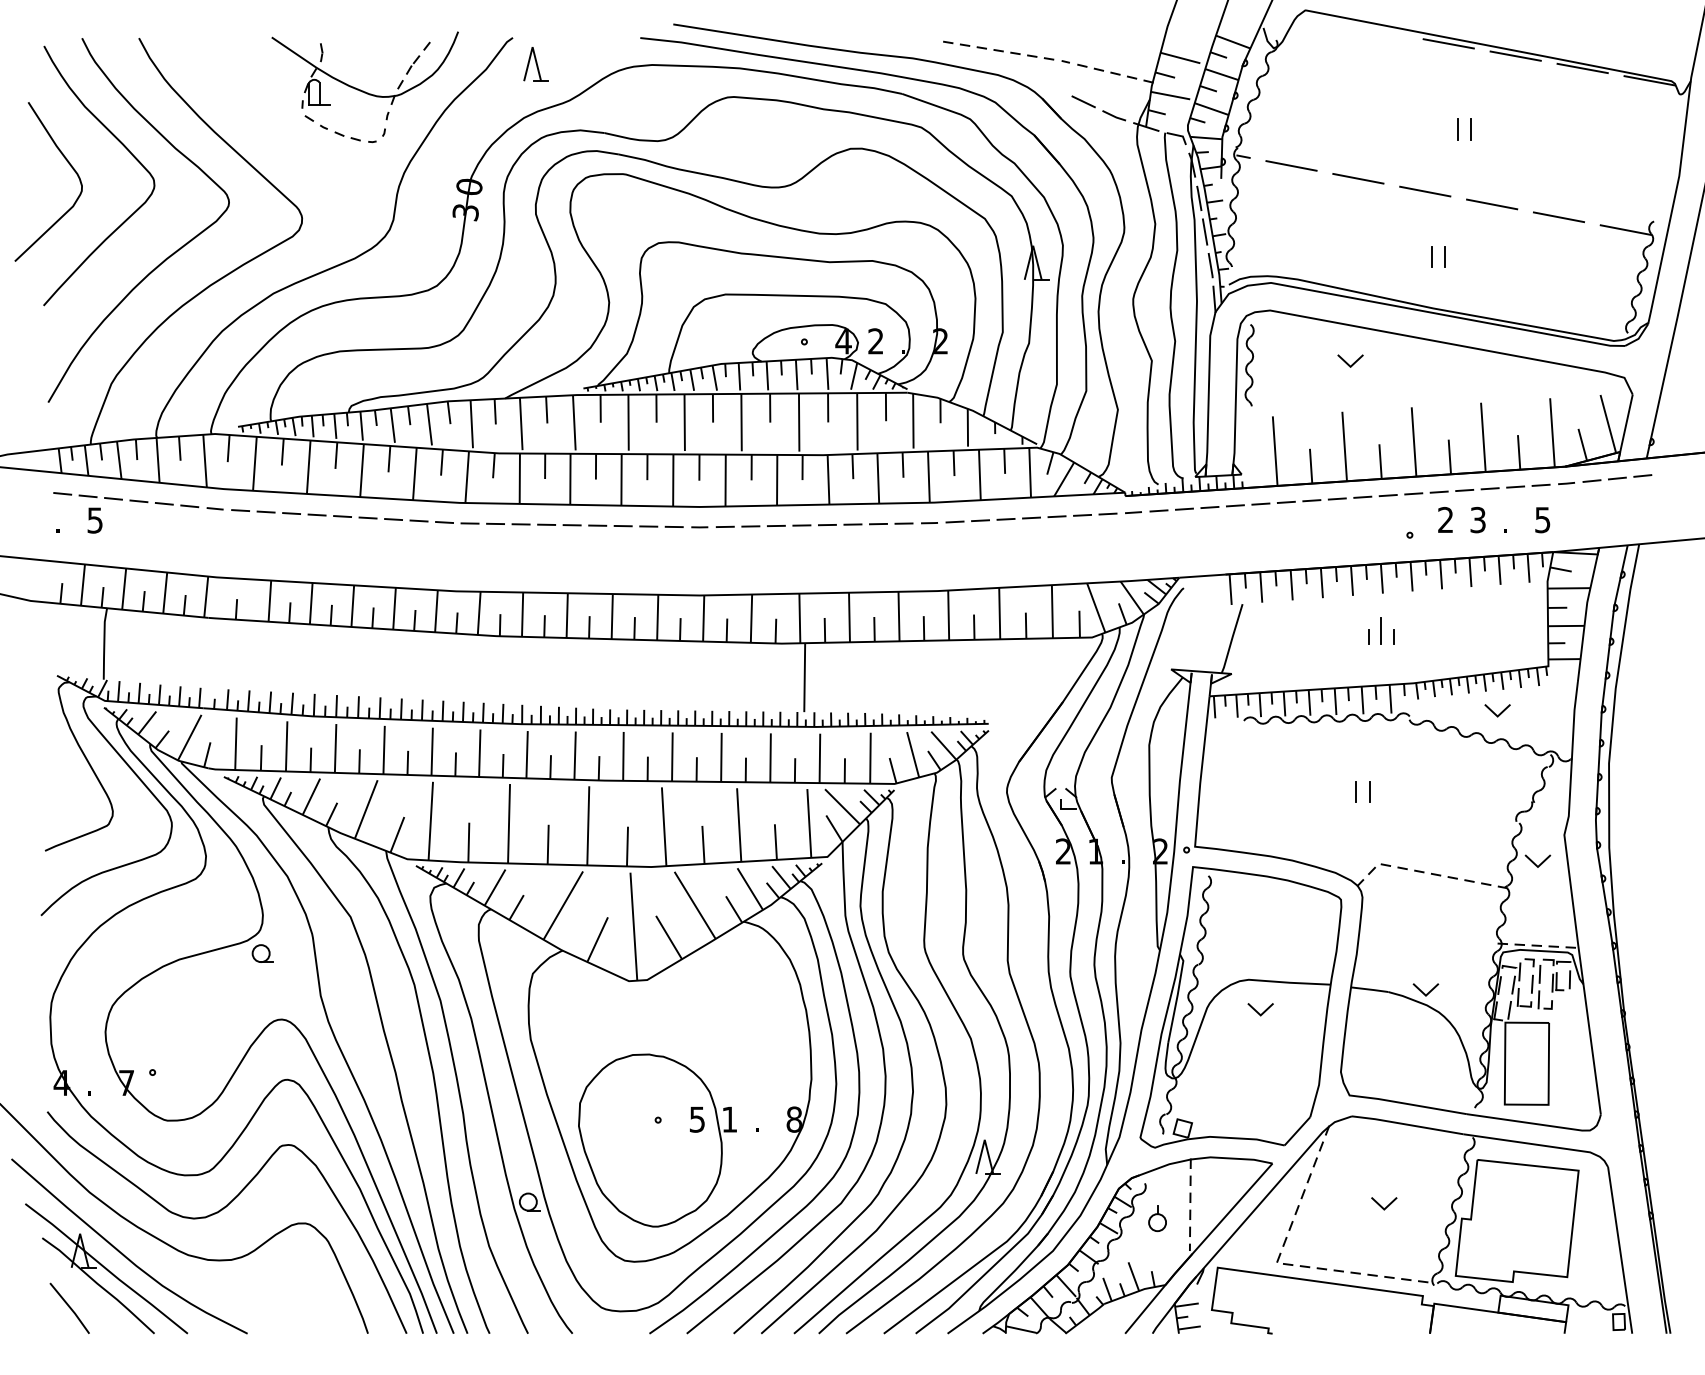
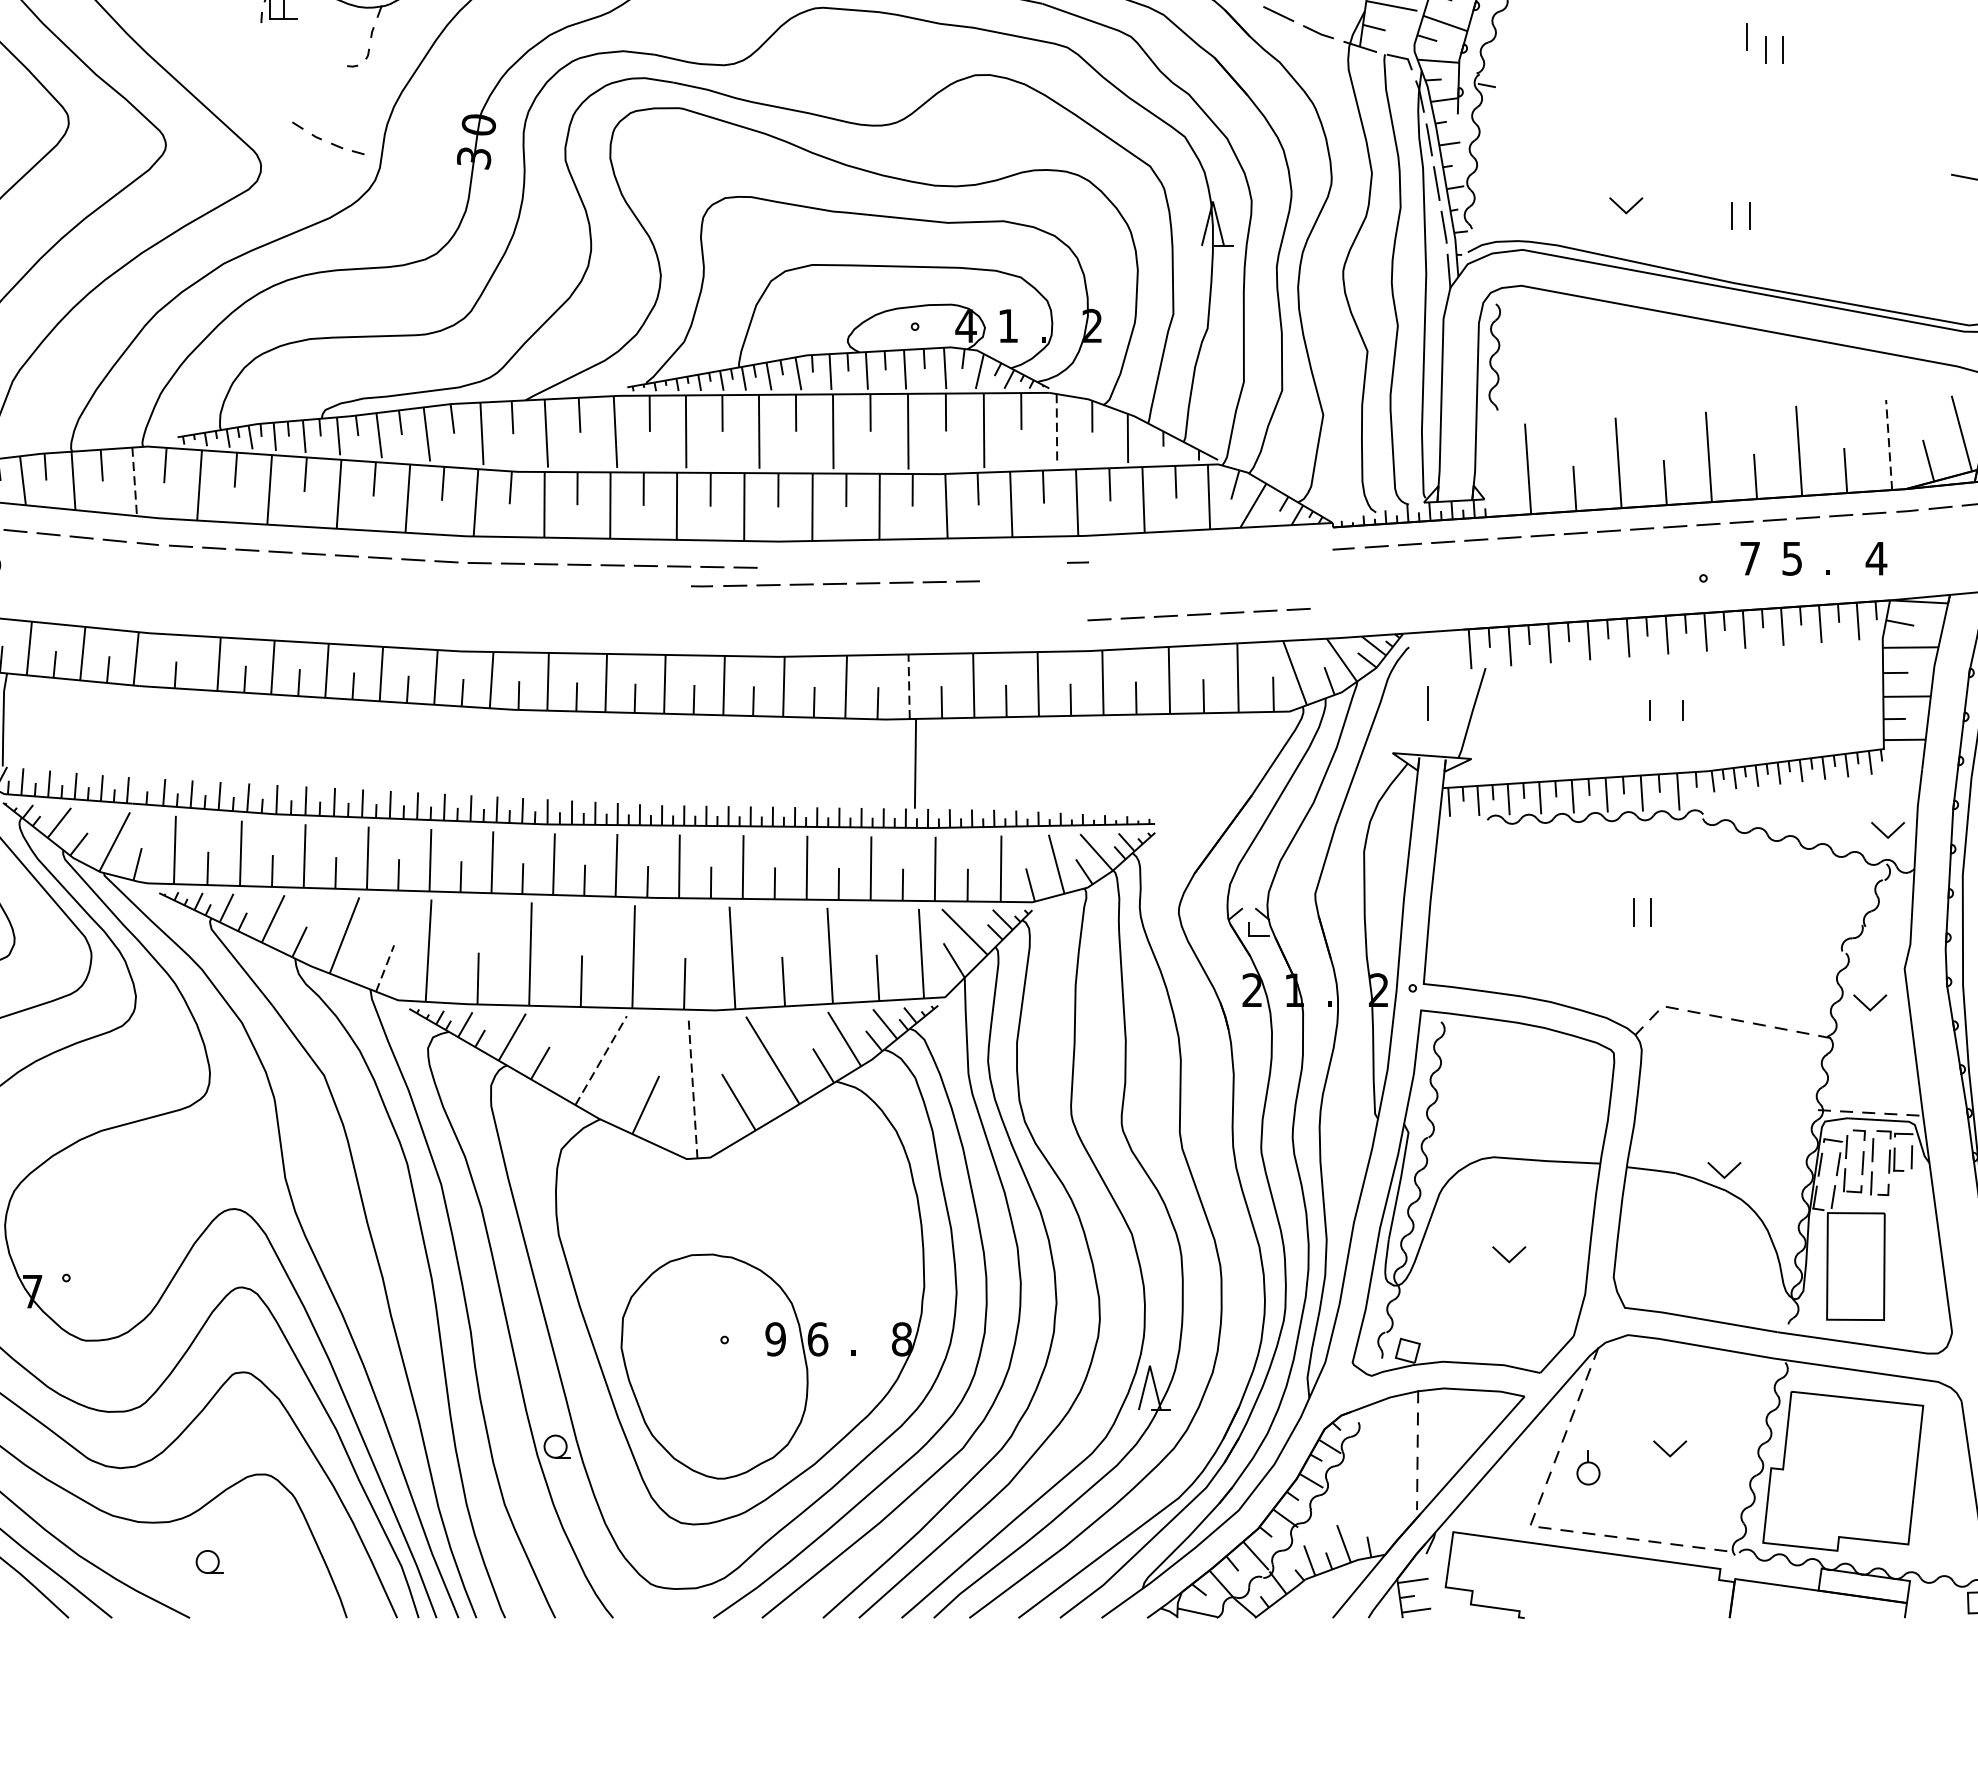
line: (1443, 119) -> (1747, 37), added
part: (332, 128) -> (327, 138), moved
line: (1291, 165) -> (1549, 96), removed
line: (1358, 178) -> (1636, 113), removed
line: (1425, 191) -> (1723, 130), removed
line: (1492, 204) -> (1811, 147), removed
line: (1558, 217) -> (1896, 164), removed
text: (875, 341) -> (1007, 326), 2 -> 1
line: (1347, 362) -> (1622, 207), moved
line: (913, 421) -> (1057, 430), solid -> dashed
line: (1552, 432) -> (1889, 444), solid -> dashed
line: (205, 461) -> (135, 482), solid -> dashed
part: (1031, 517) -> (1199, 613), moved
text: (1445, 519) -> (1749, 557), 2 -> 7
text: (1478, 519) -> (1792, 557), 3 -> 5
text: (1542, 520) -> (1876, 559), 5 -> 4
part: (802, 525) -> (835, 583), moved
line: (799, 618) -> (908, 686), solid -> dashed
line: (1380, 630) -> (1426, 702), moved
line: (1494, 712) -> (1883, 832), moved
line: (397, 834) -> (385, 968), solid -> dashed
line: (563, 905) -> (601, 1060), solid -> dashed
line: (633, 926) -> (692, 1087), solid -> dashed
part: (262, 953) -> (209, 1561), moved
line: (1259, 1012) -> (1507, 1258), moved
text: (697, 1119) -> (775, 1339), 5 -> 9
text: (729, 1119) -> (817, 1339), 1 -> 6
part: (1157, 1218) -> (1588, 1468), moved

